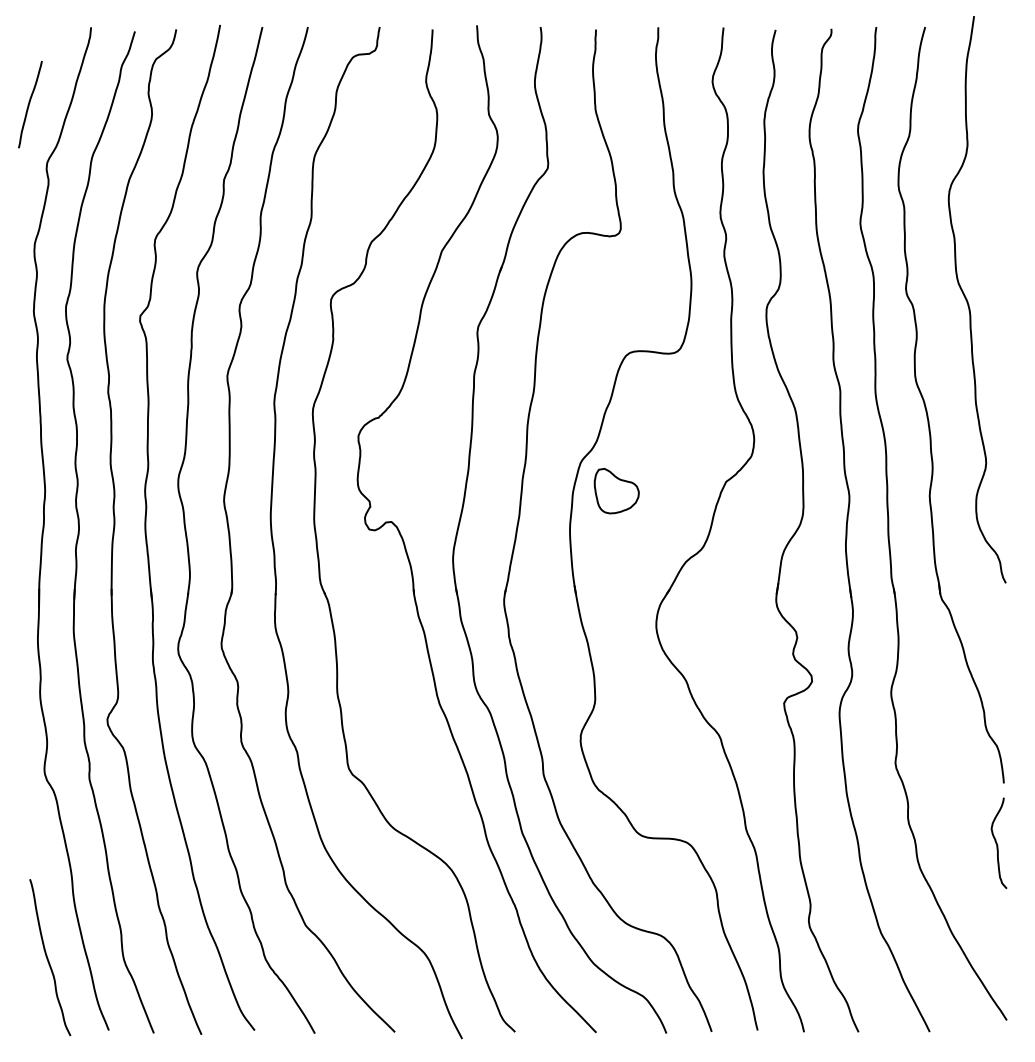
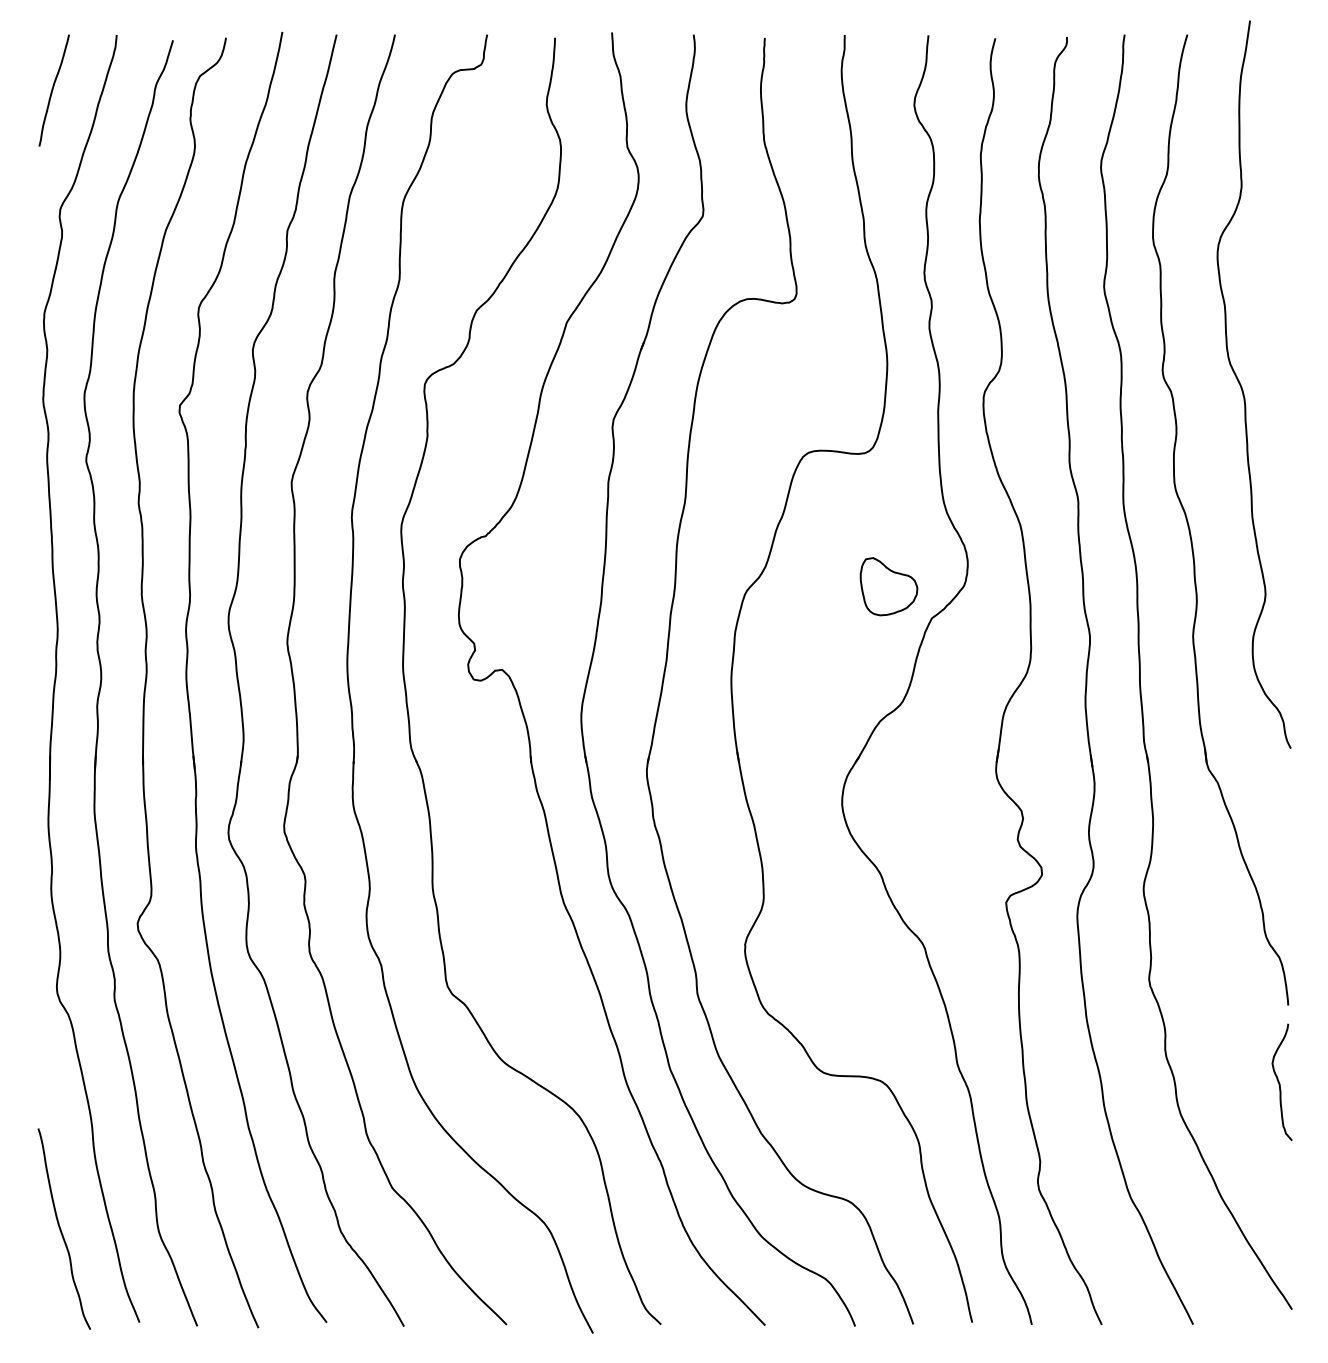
curve: (30, 103) -> (54, 89), moved
part: (616, 490) -> (888, 585), moved

